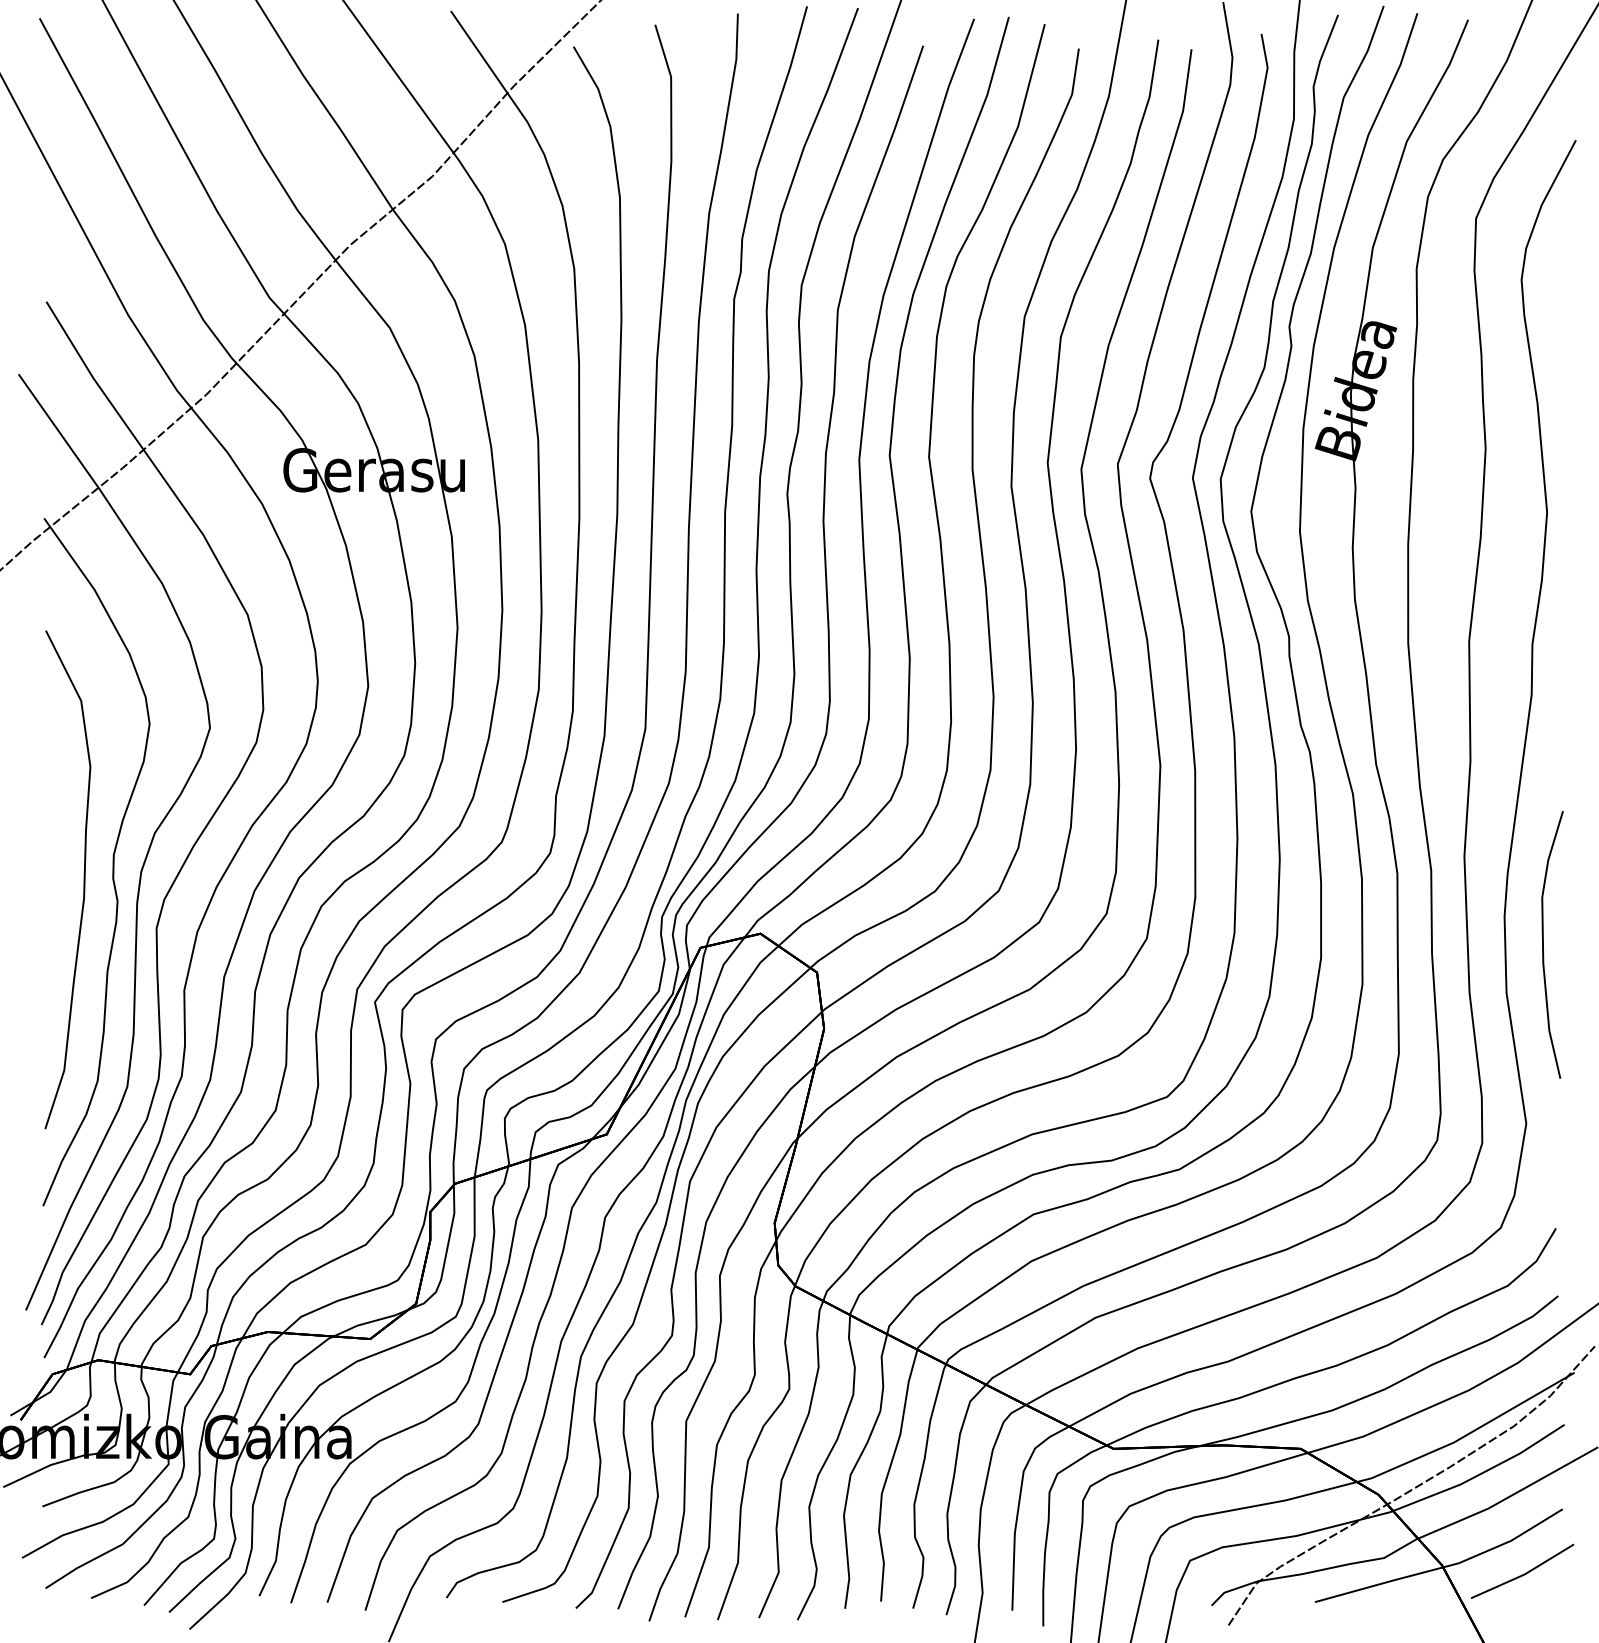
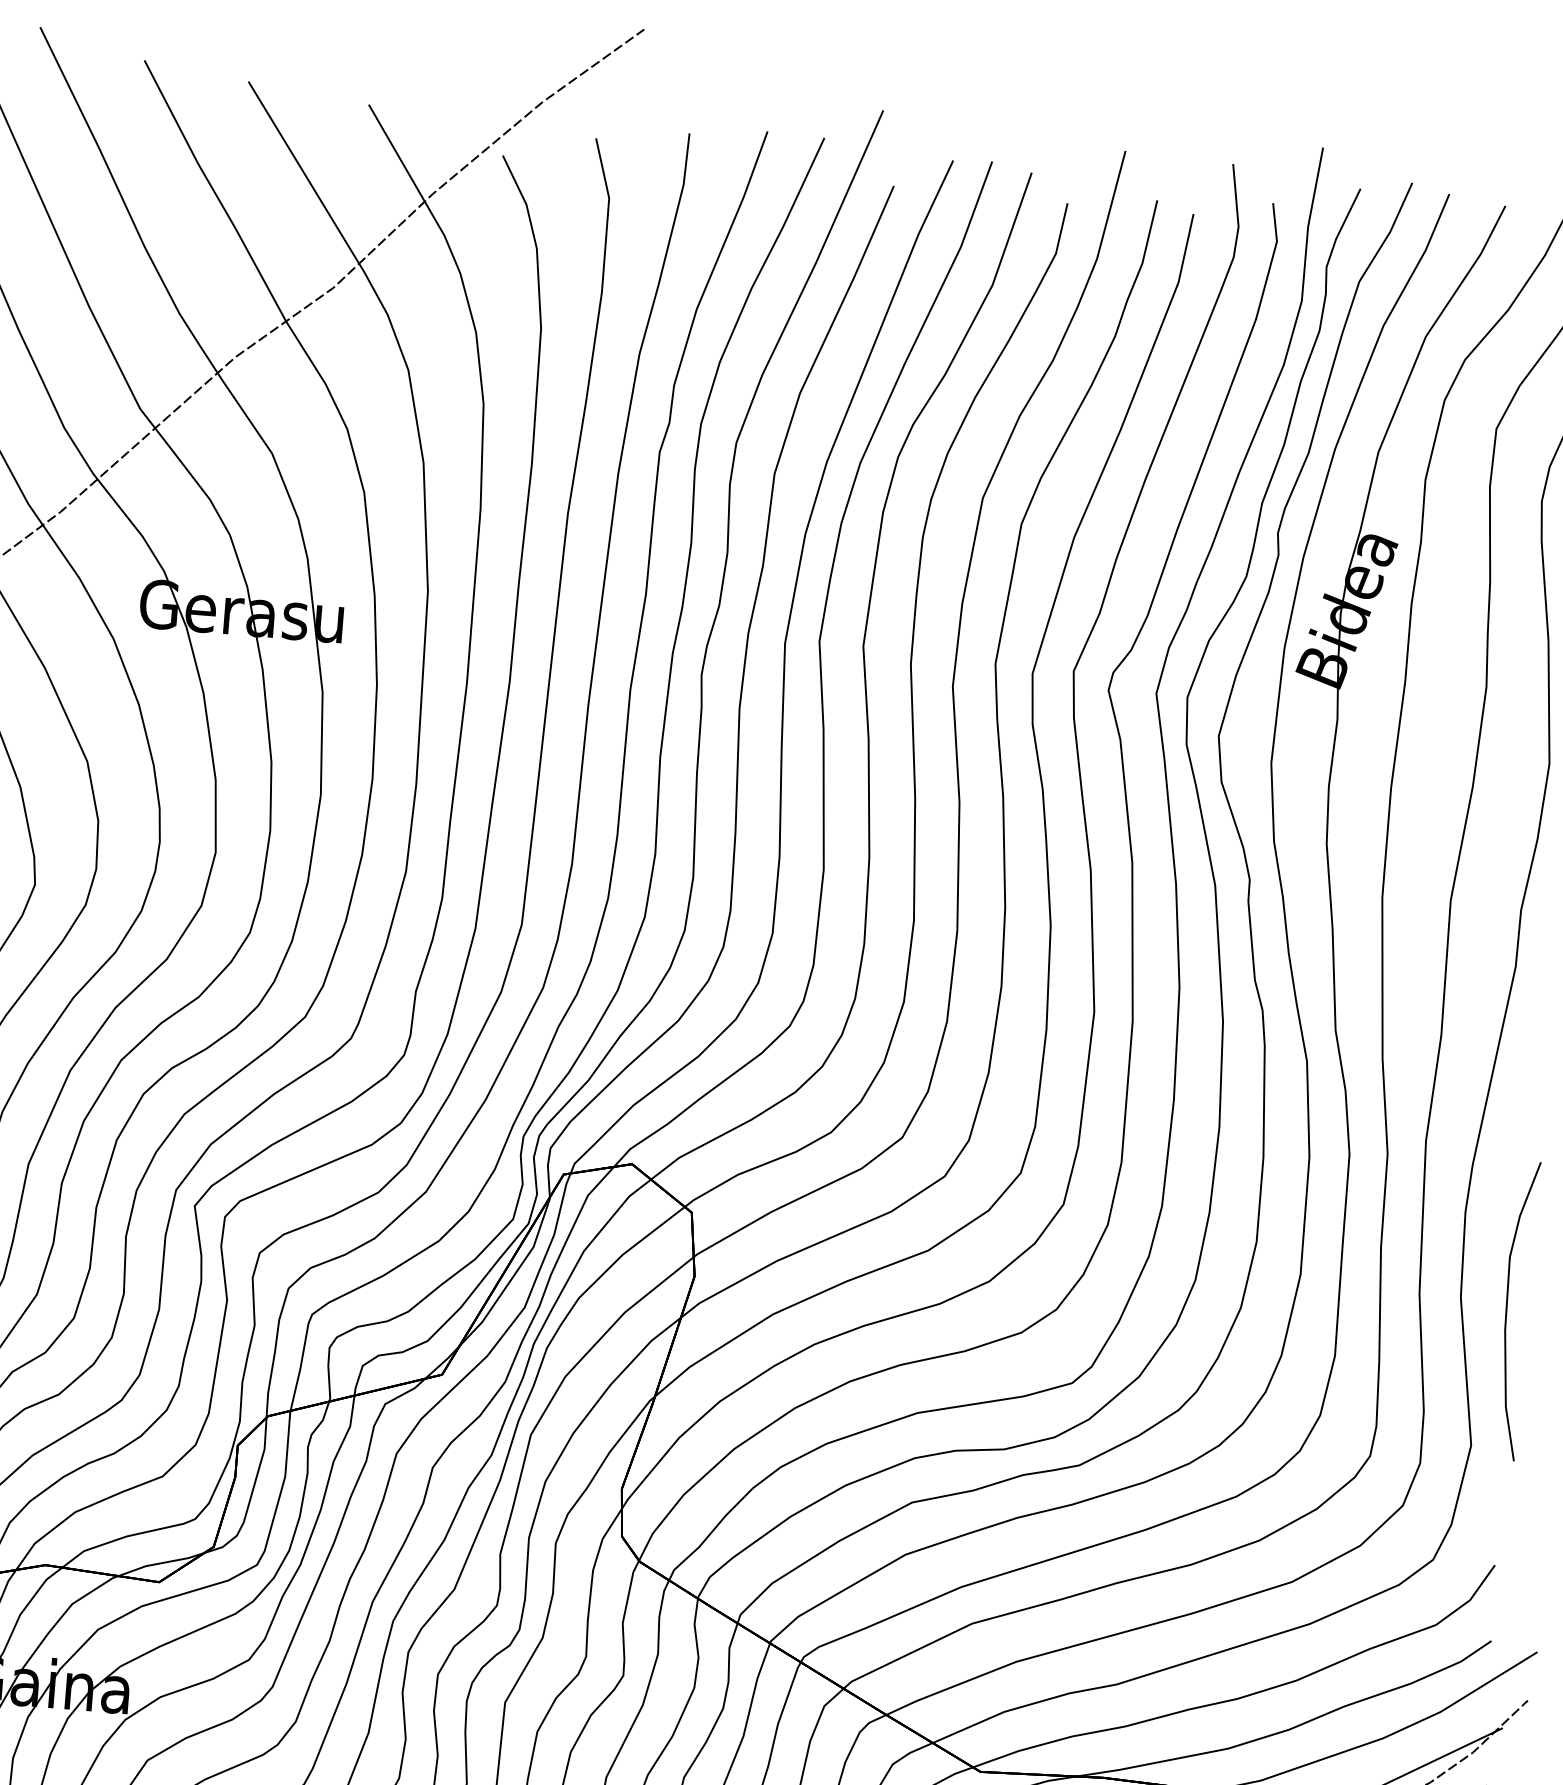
curve: (1543, 944) -> (1507, 1309), moved

